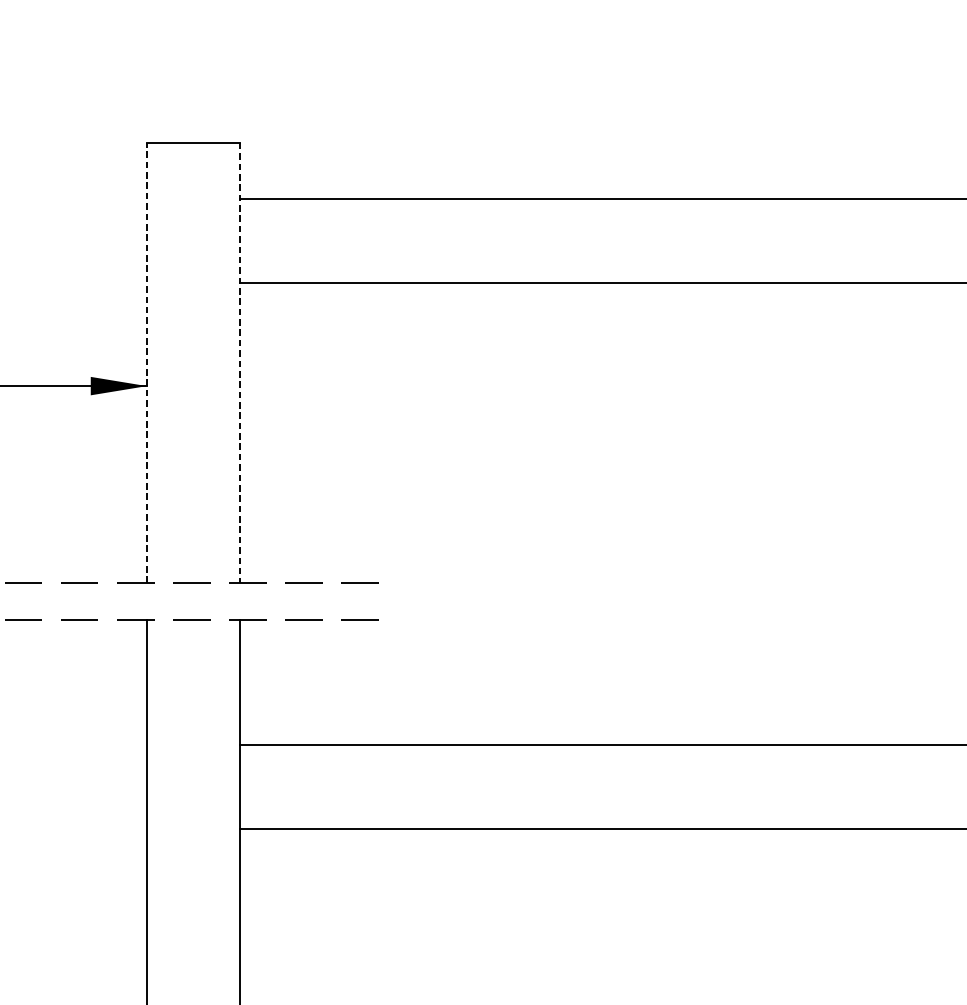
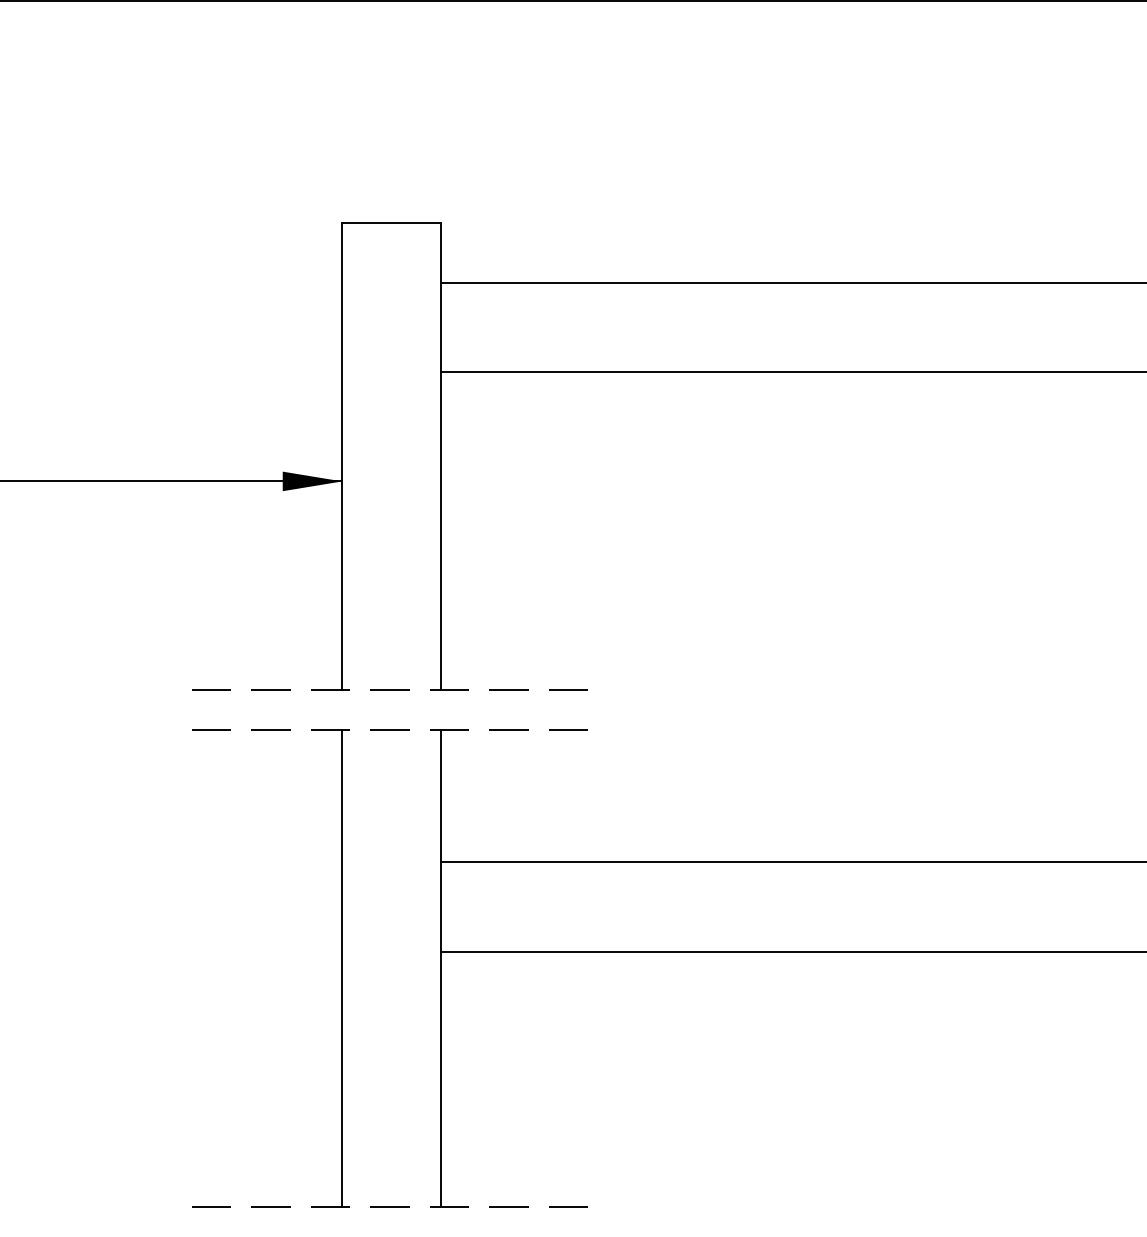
line: (147, 362) -> (342, 456), dashed -> solid
line: (240, 362) -> (441, 456), dashed -> solid

